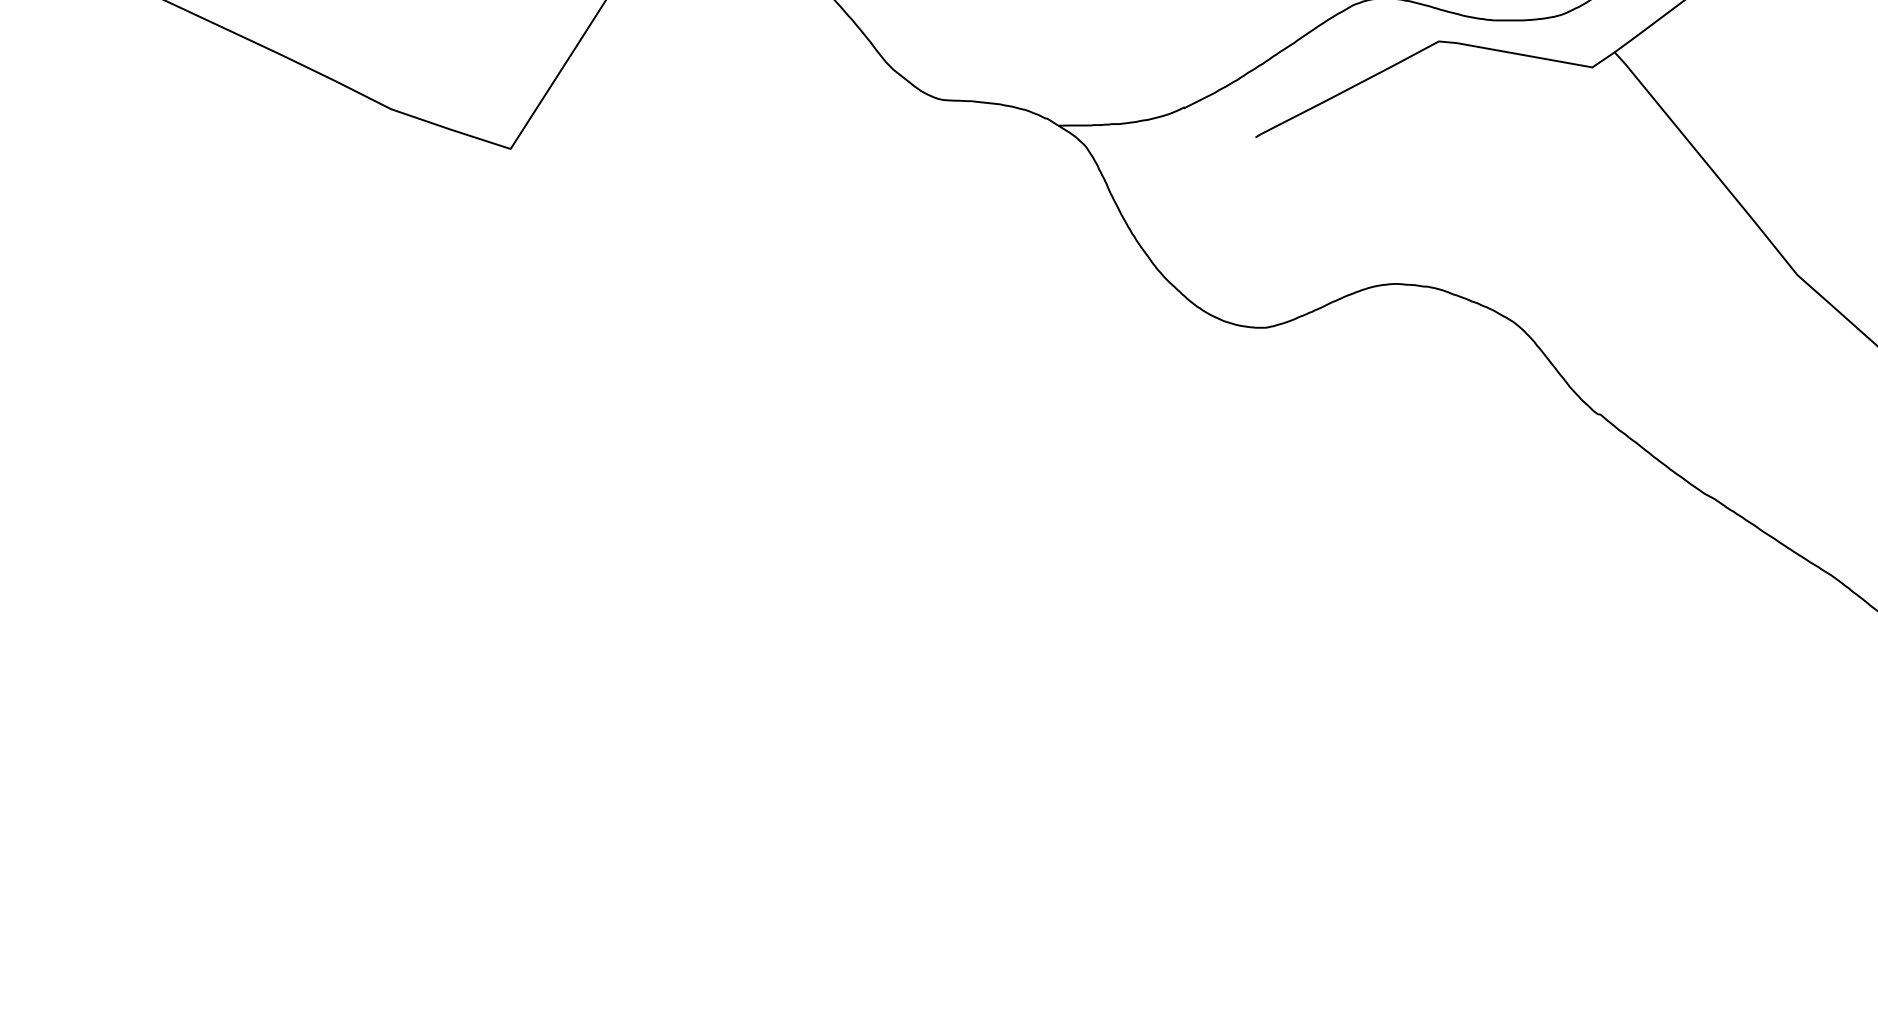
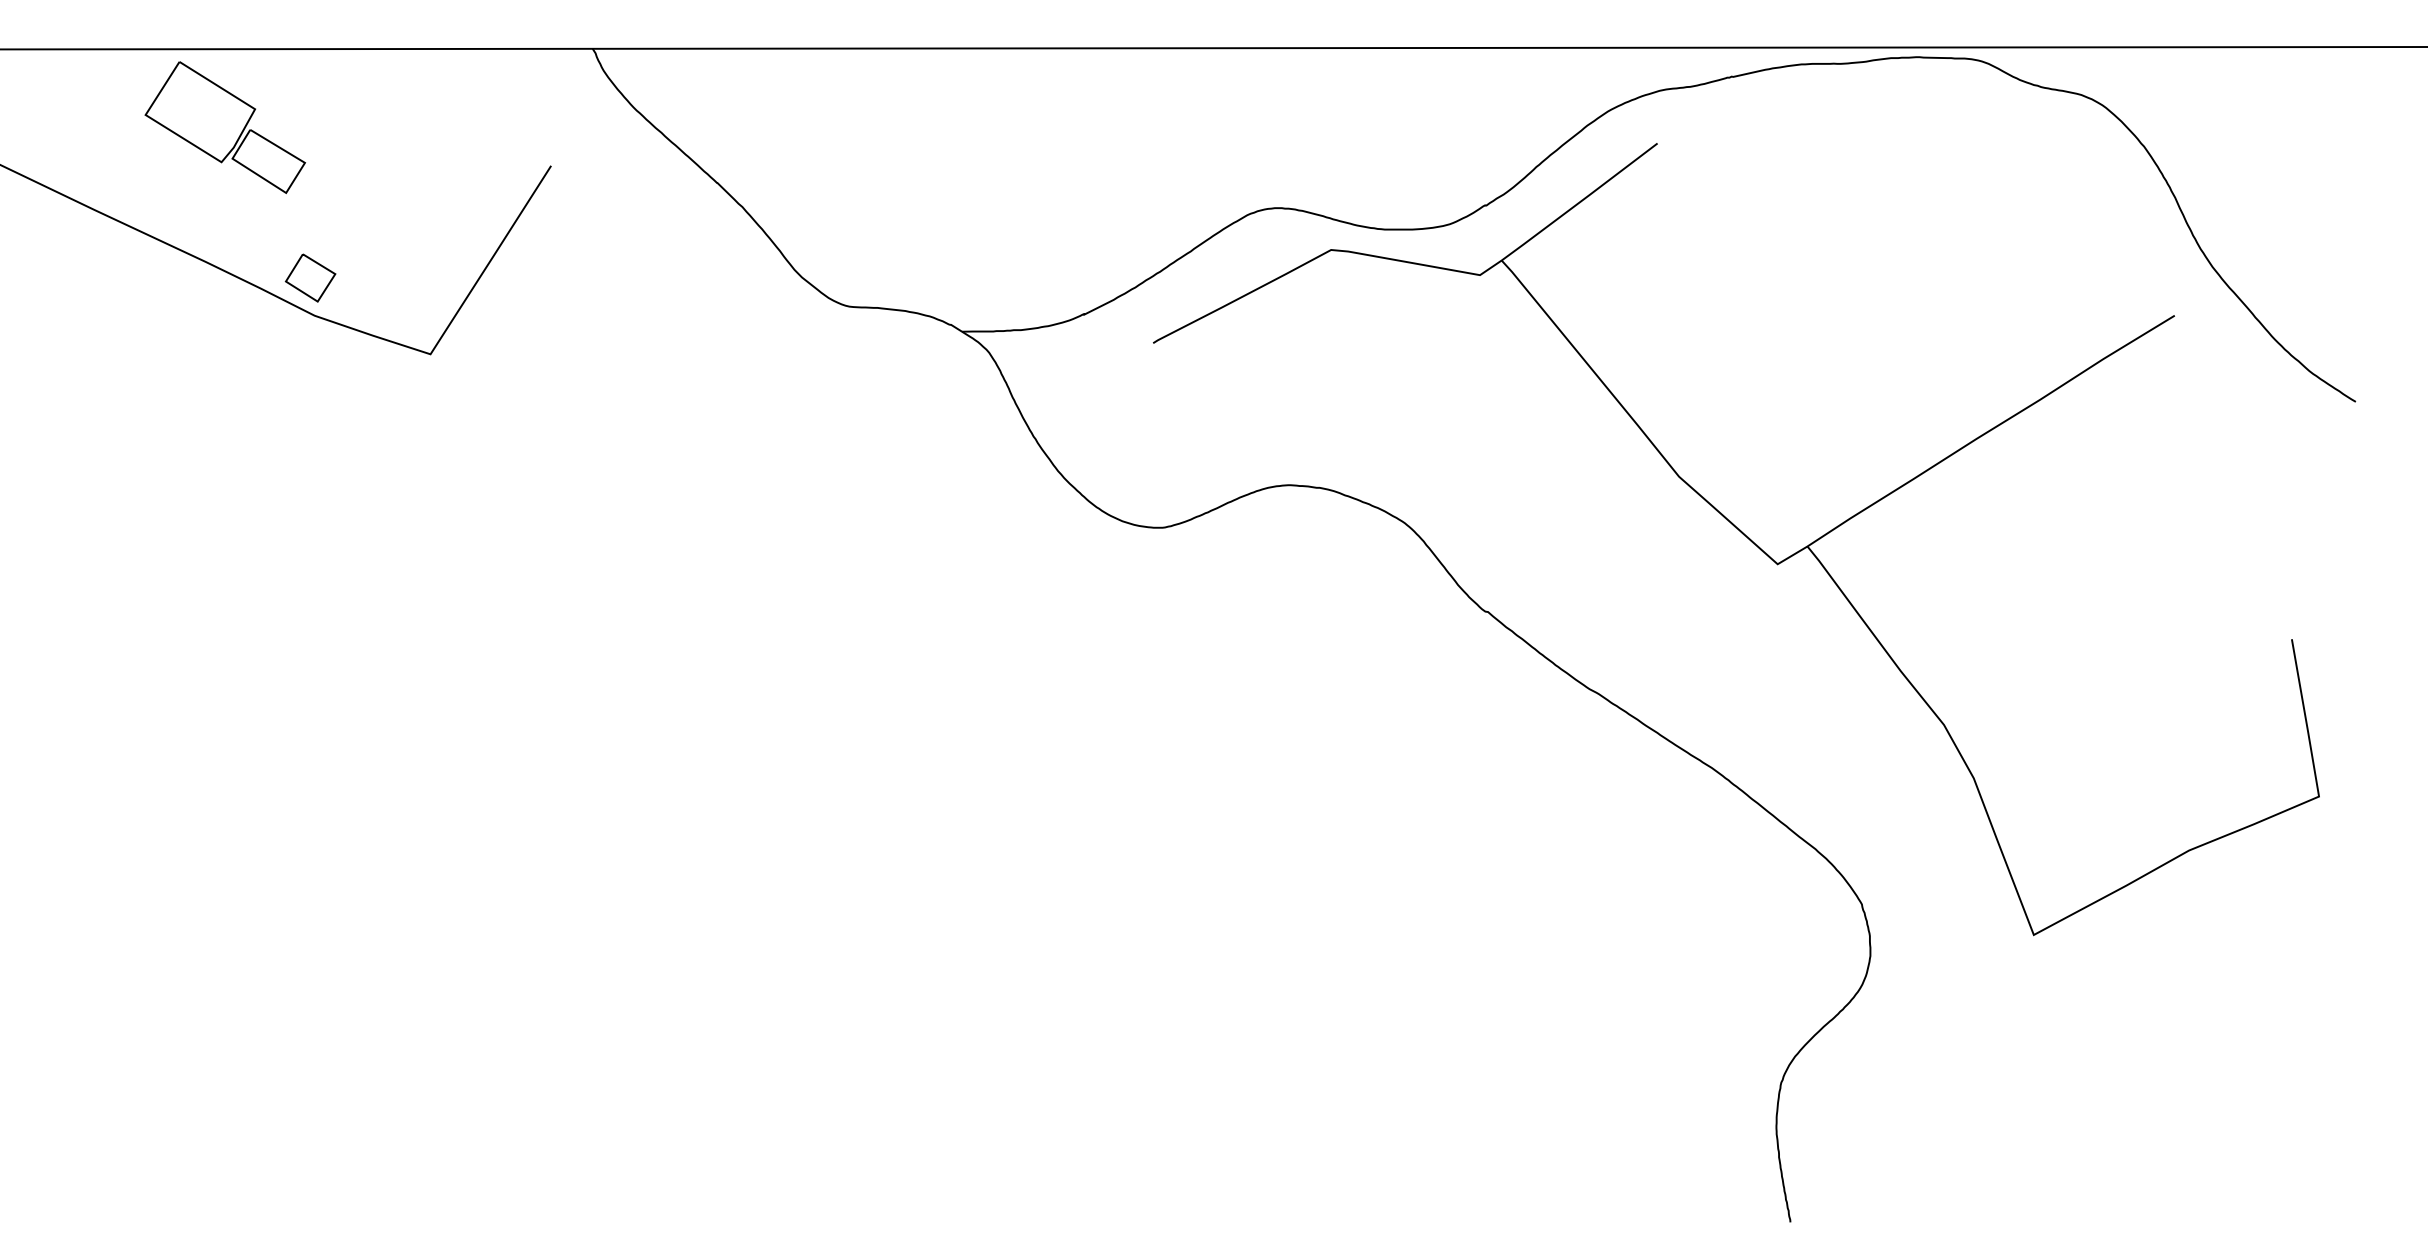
part: (386, 69) -> (310, 277), added

